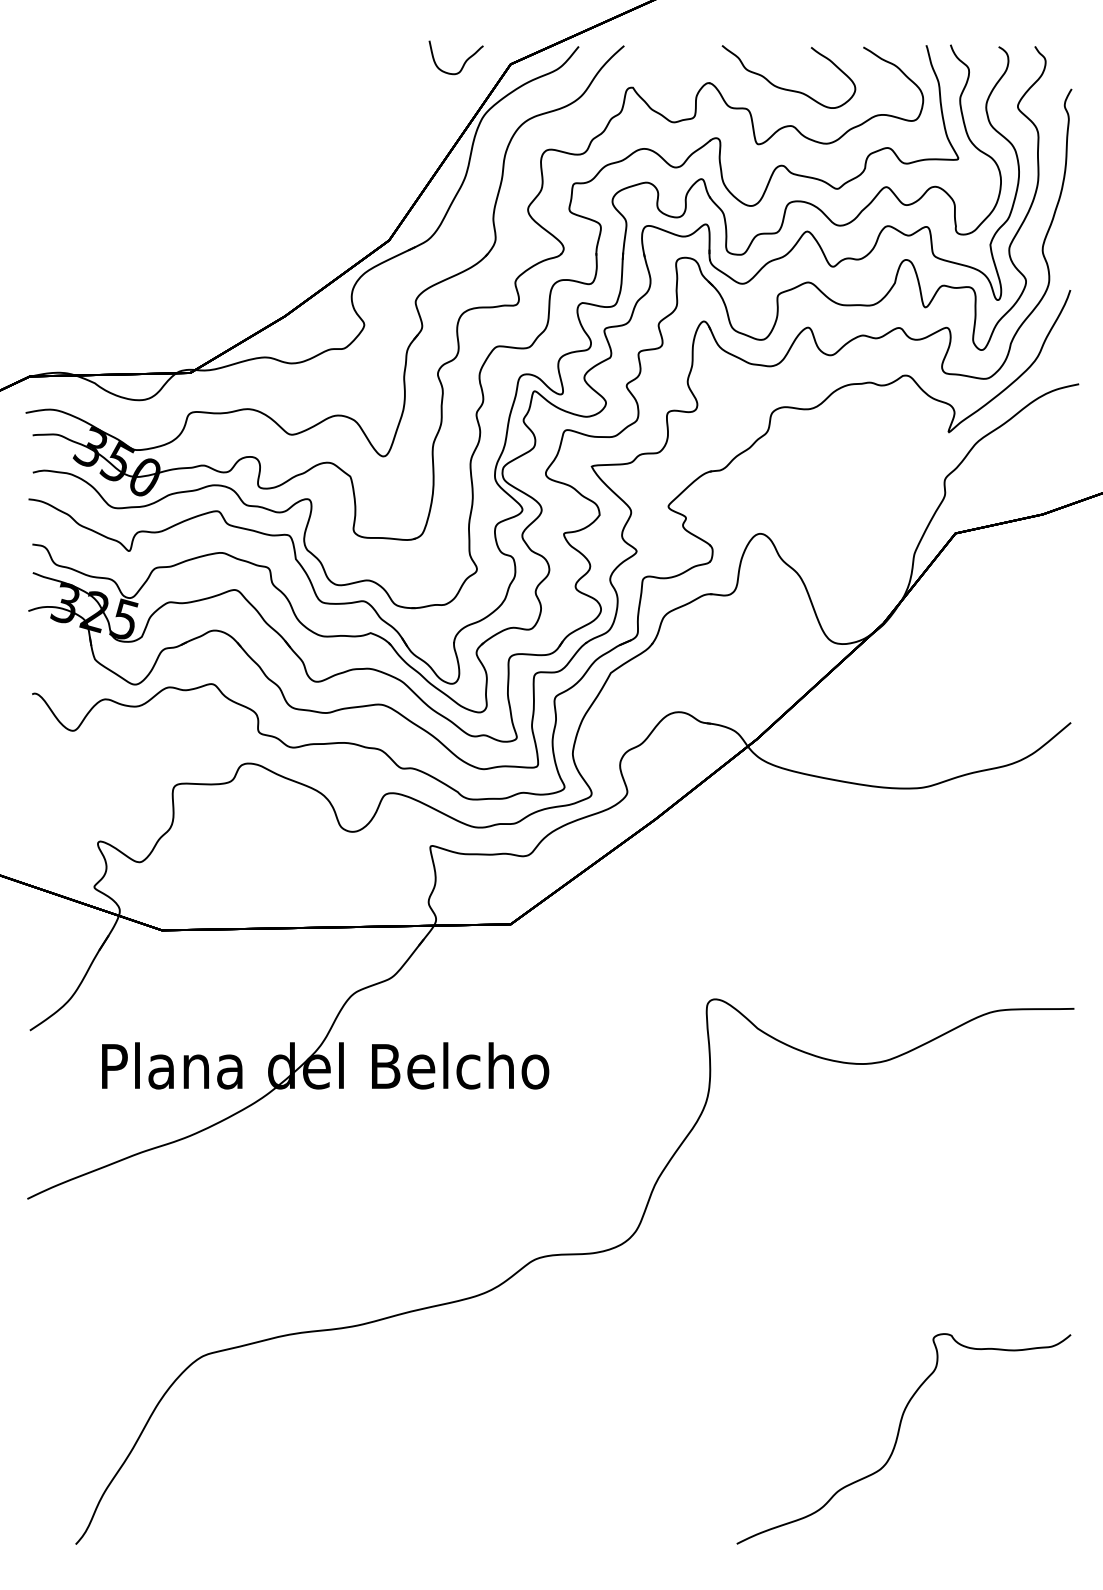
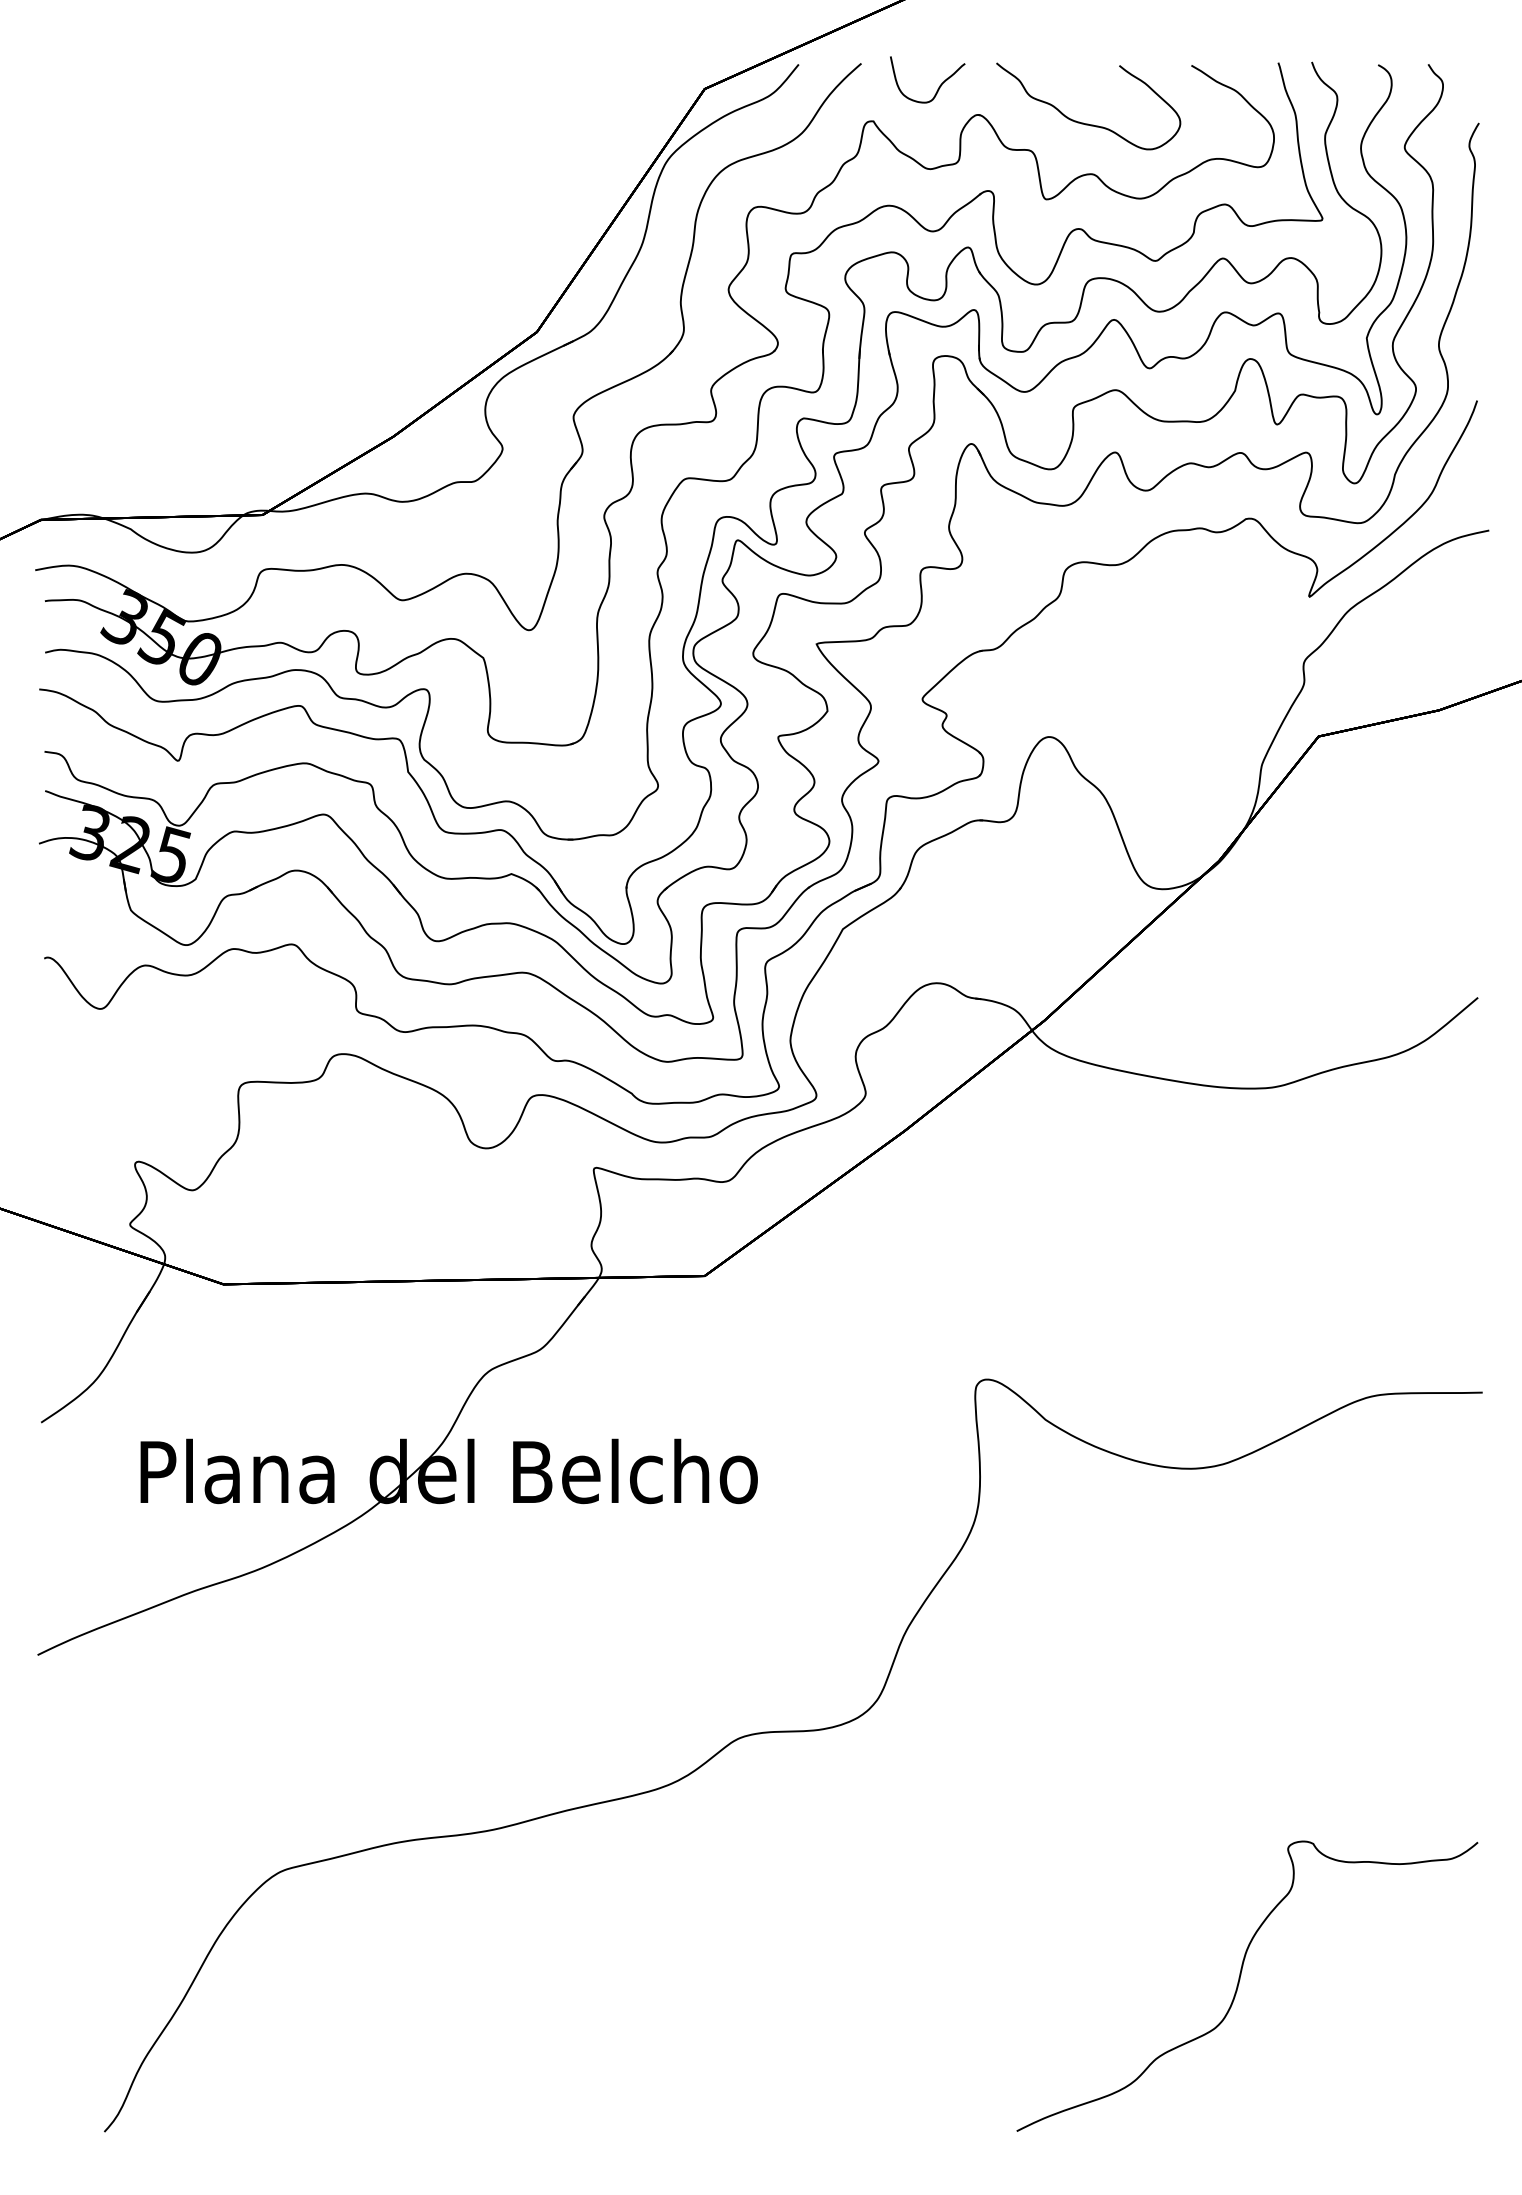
curve: (464, 61) -> (939, 85), moved

